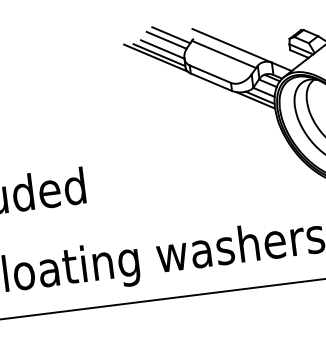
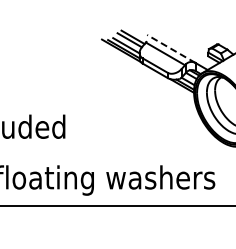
line: (232, 46) -> (171, 49), solid -> dashed

